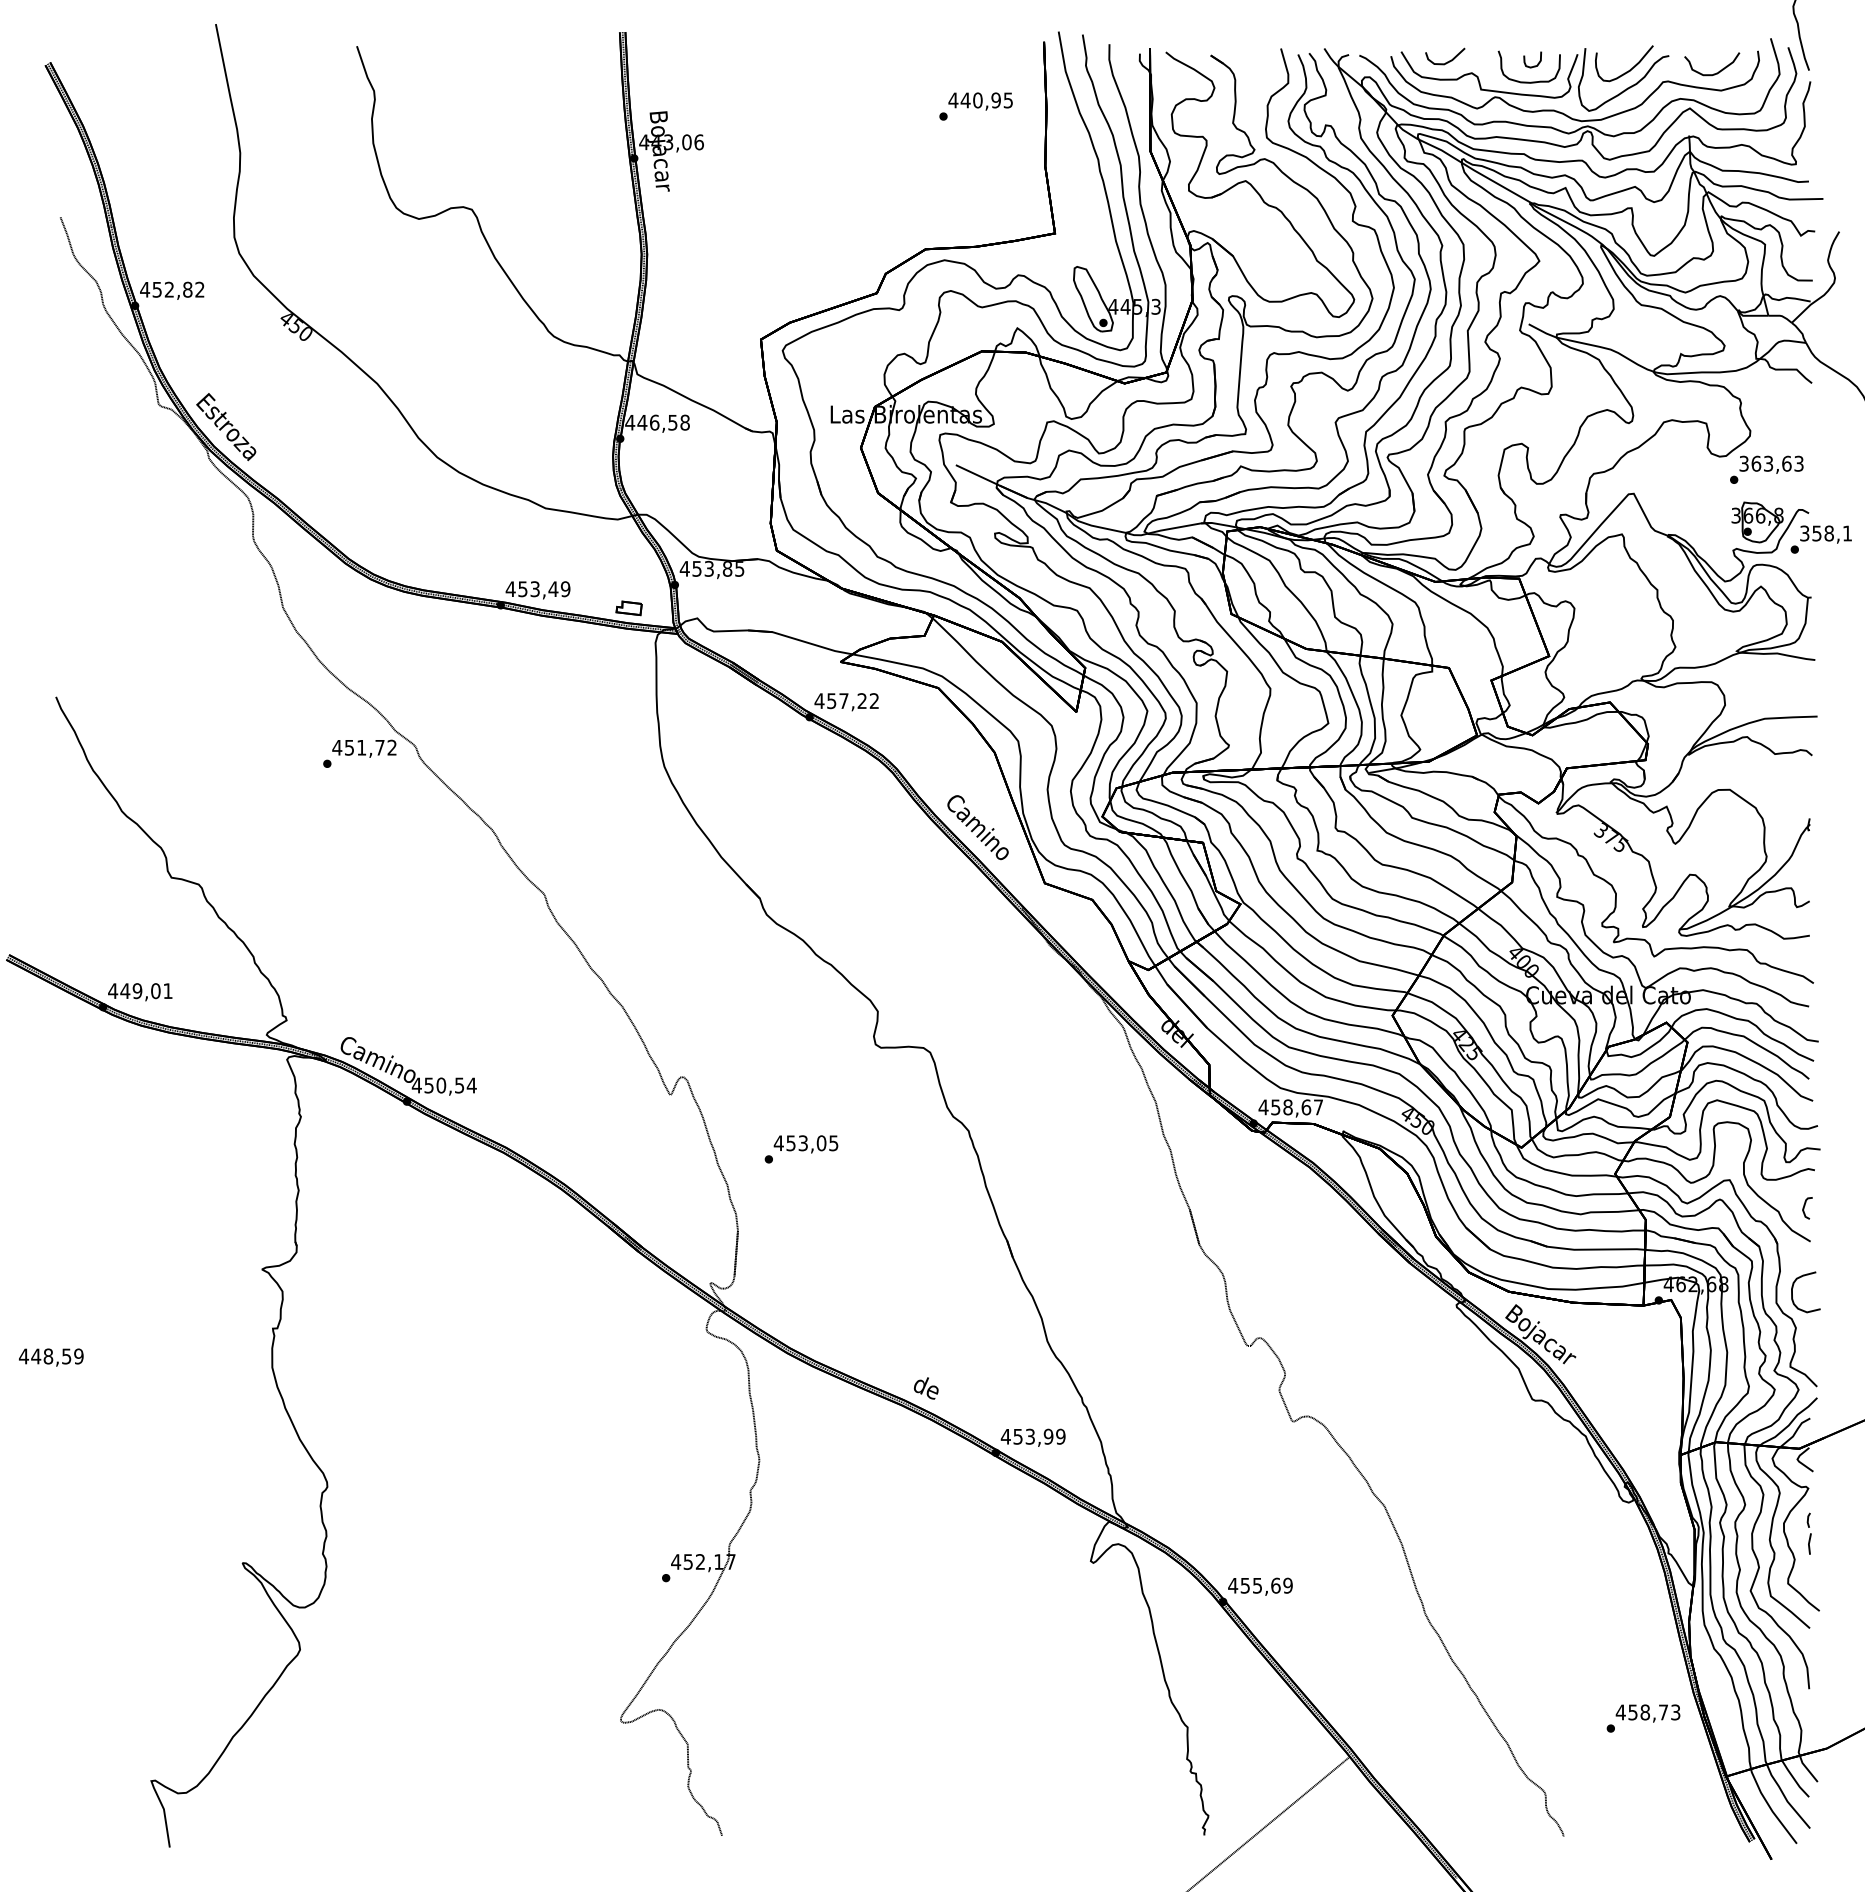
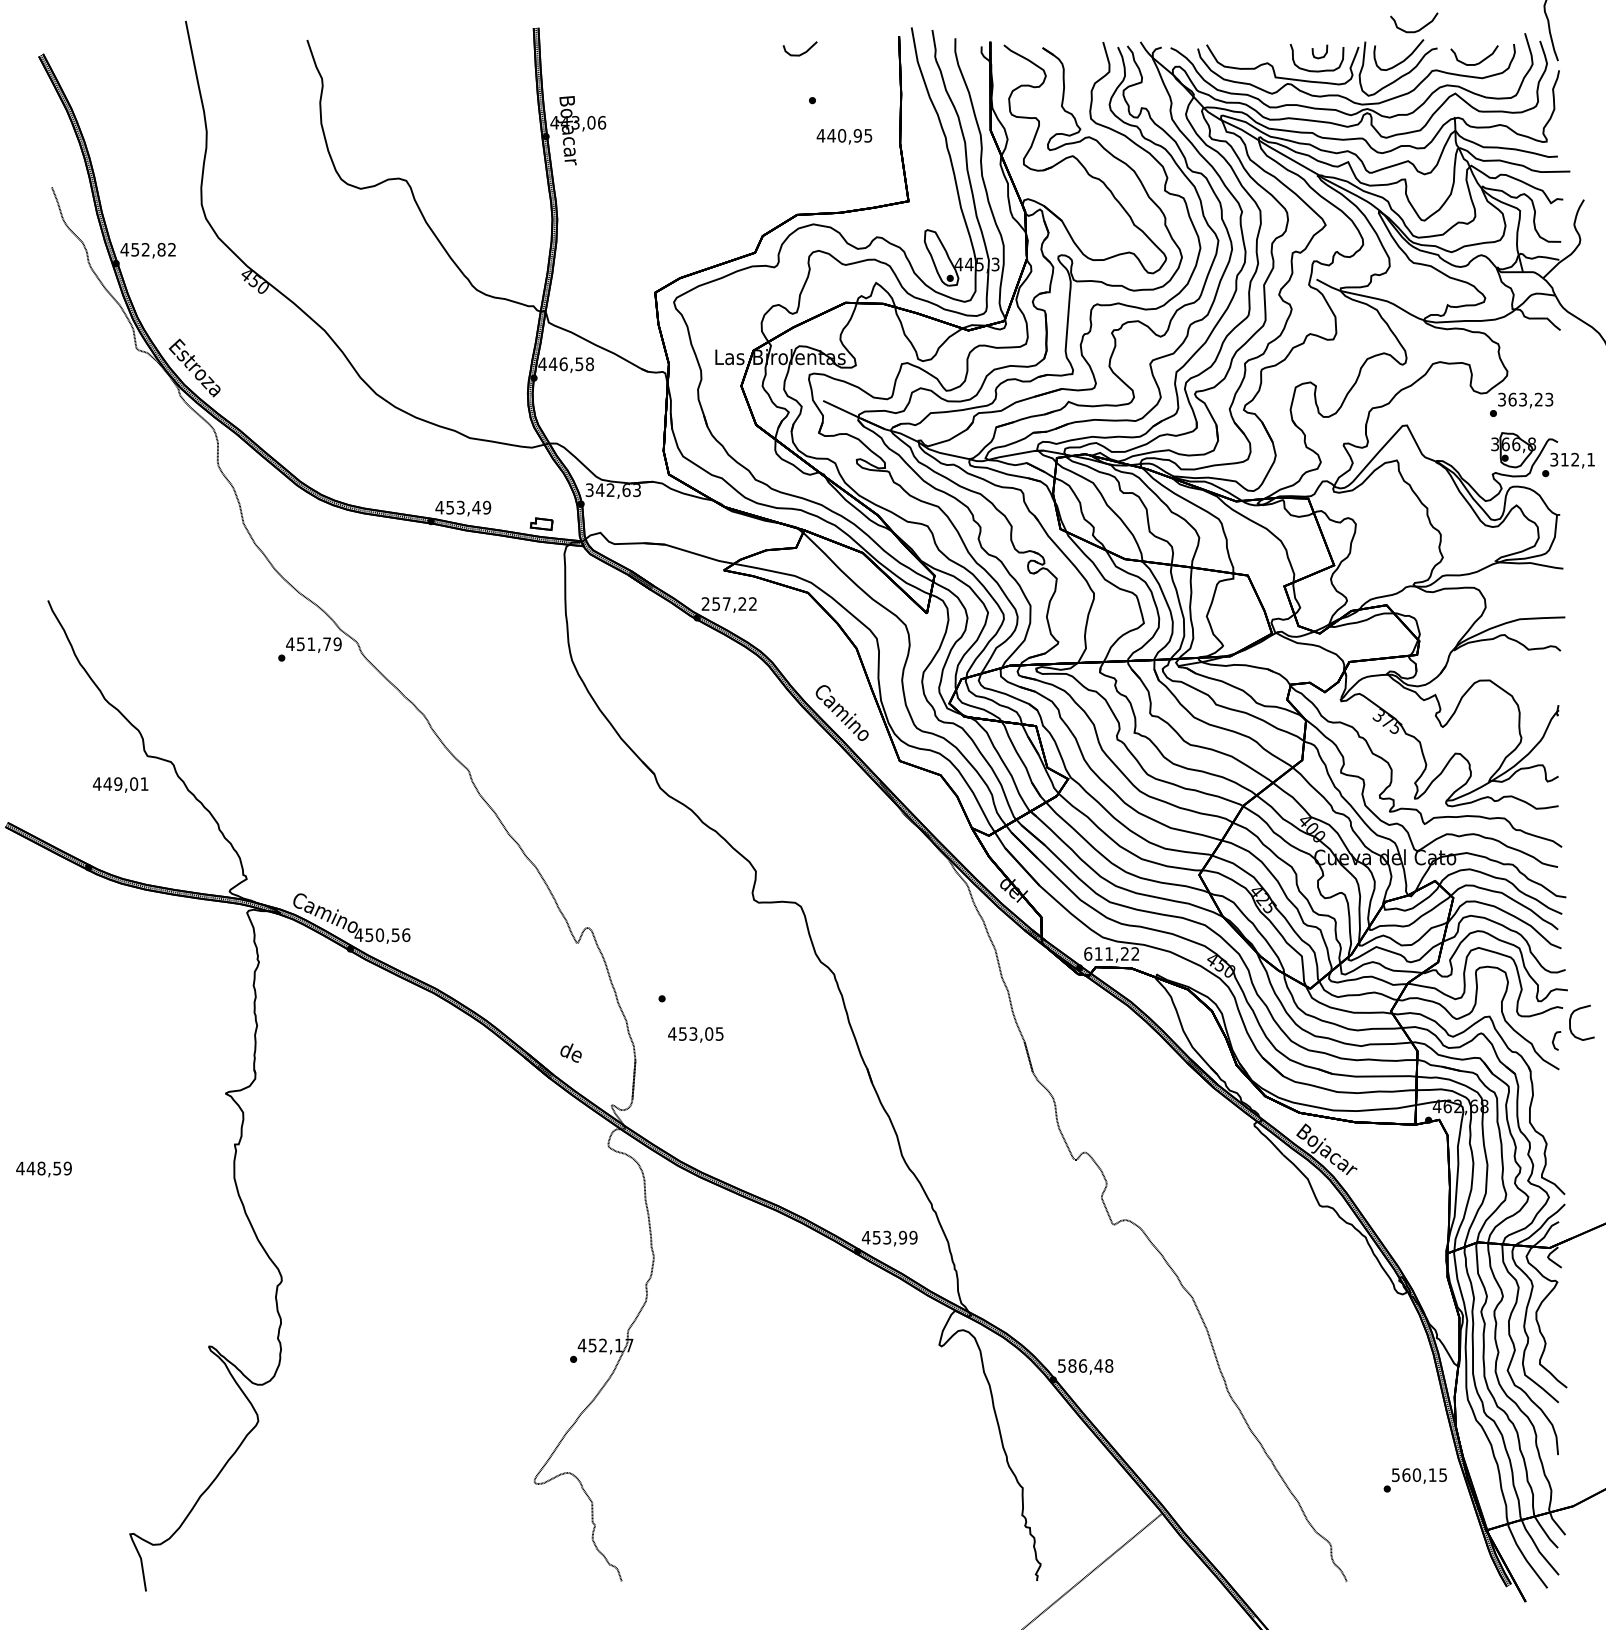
curve: (1646, 34) -> (1417, 29), added
curve: (1447, 61) -> (802, 53), moved
text: (980, 101) -> (844, 136), moved
text: (1786, 463) -> (1538, 399), 363,63 -> 363,23
text: (1822, 533) -> (1569, 459), 358,1 -> 312,1
text: (711, 568) -> (612, 489), 453,85 -> 342,63
text: (819, 700) -> (705, 603), 457,22 -> 257,22
text: (391, 747) -> (337, 644), 451,72 -> 451,79
text: (140, 992) -> (120, 785), moved
text: (471, 1085) -> (405, 935), 450,54 -> 450,56
text: (1290, 1107) -> (1111, 954), 458,67 -> 611,22
text: (805, 1144) -> (695, 1035), moved
curve: (1793, 1288) -> (1571, 1019), moved
text: (925, 1388) -> (570, 1053), moved
part: (1808, 1533) -> (1557, 1321), removed
text: (1260, 1585) -> (1085, 1365), 455,69 -> 586,48
text: (1647, 1712) -> (1418, 1475), 458,73 -> 560,15

